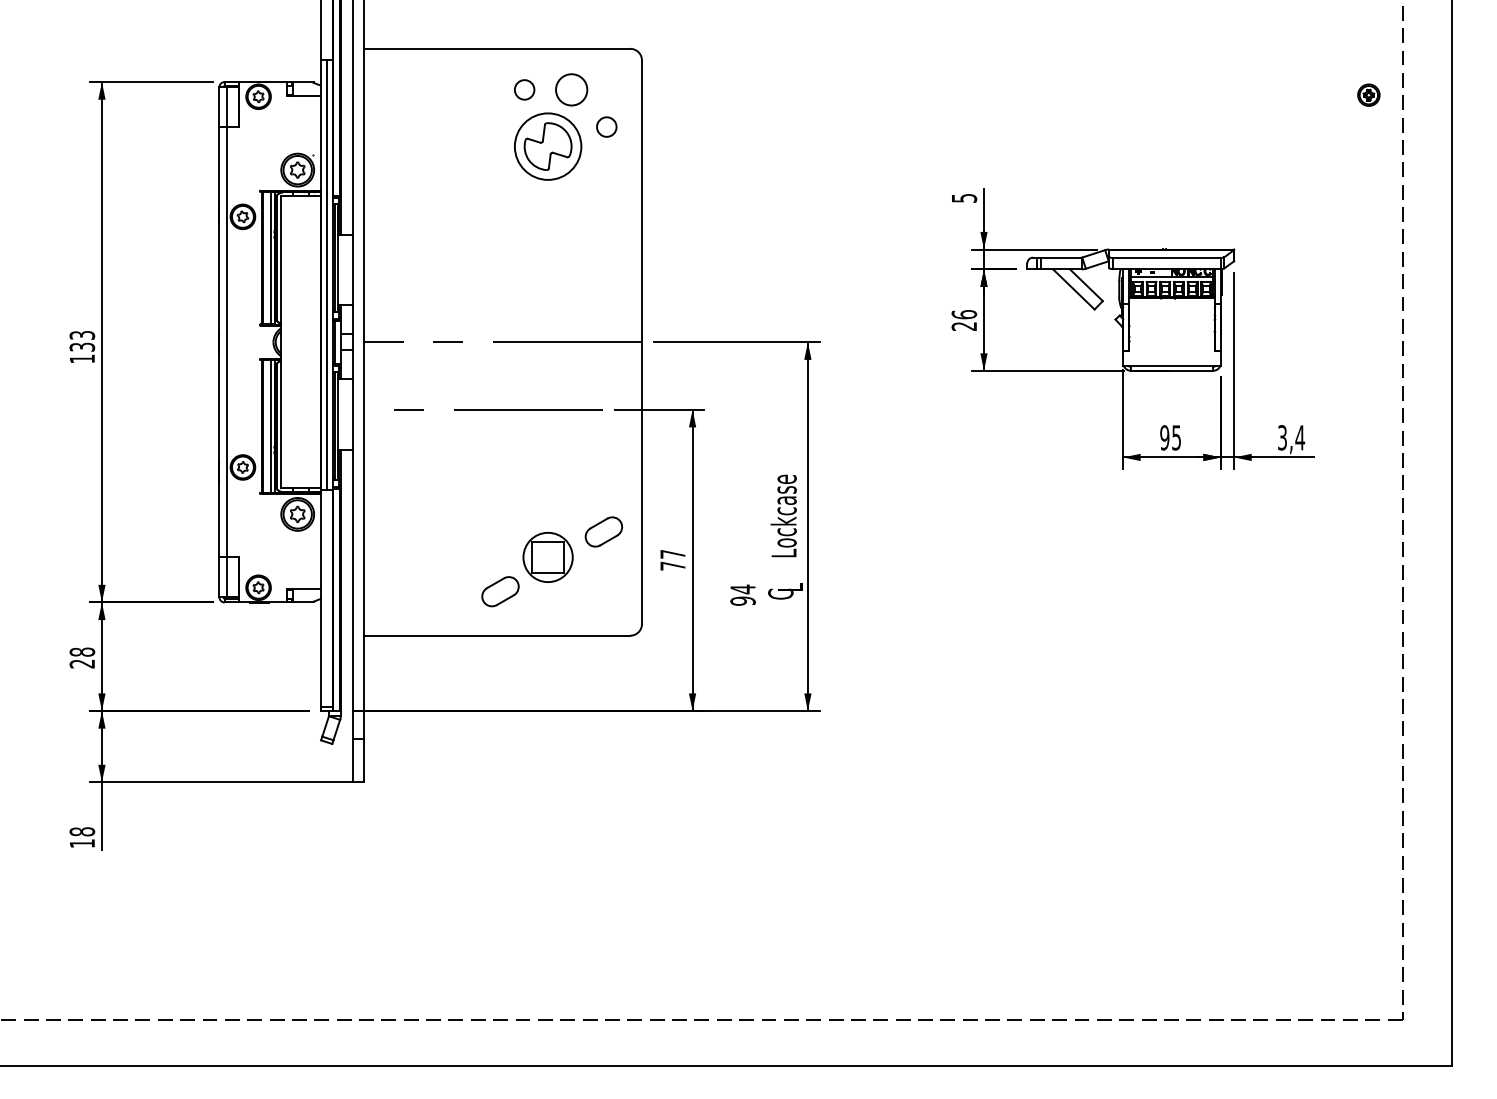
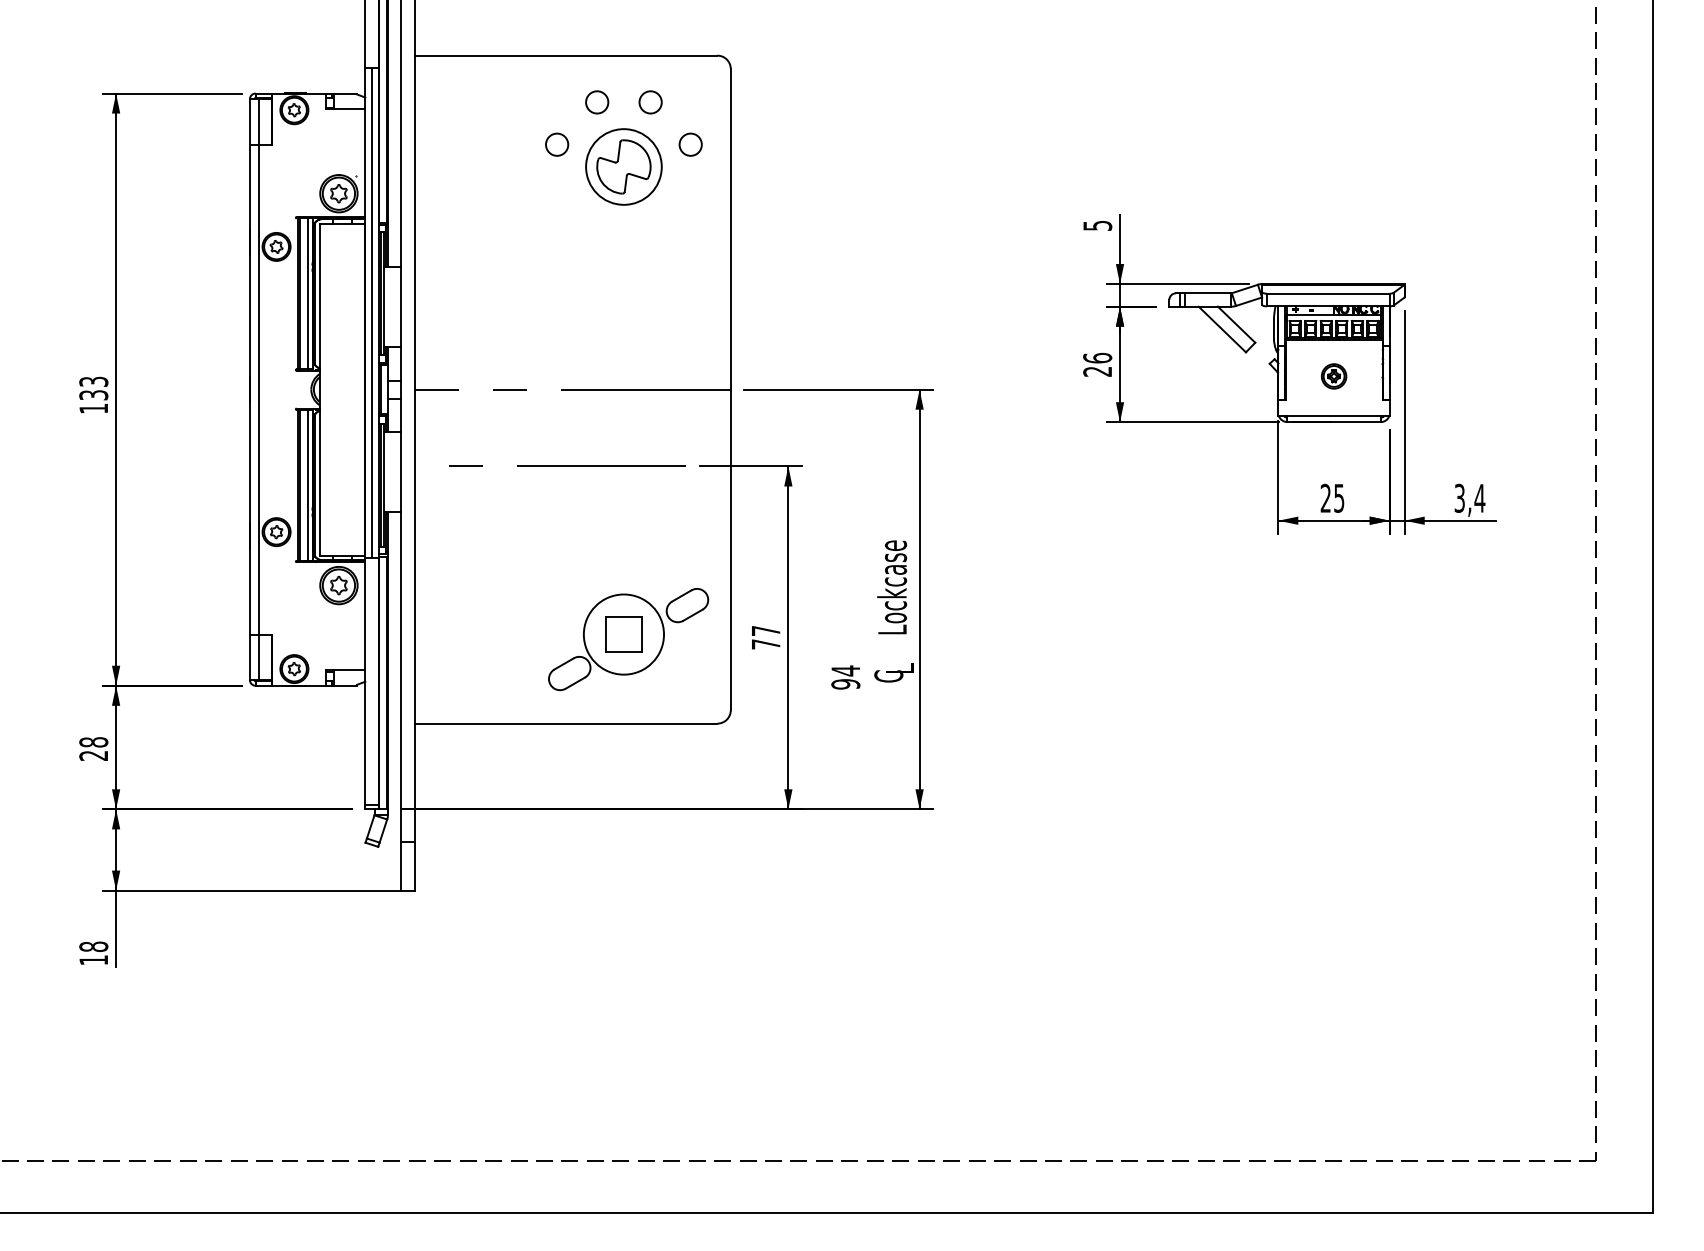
circle: (571, 89) -> (650, 102), size x0.62
part: (1369, 95) -> (1334, 376), moved
circle: (489, 126) -> (557, 144), added
text: (1164, 437) -> (1325, 498), 95 -> 25
circle: (547, 557) -> (623, 634), size x1.43

